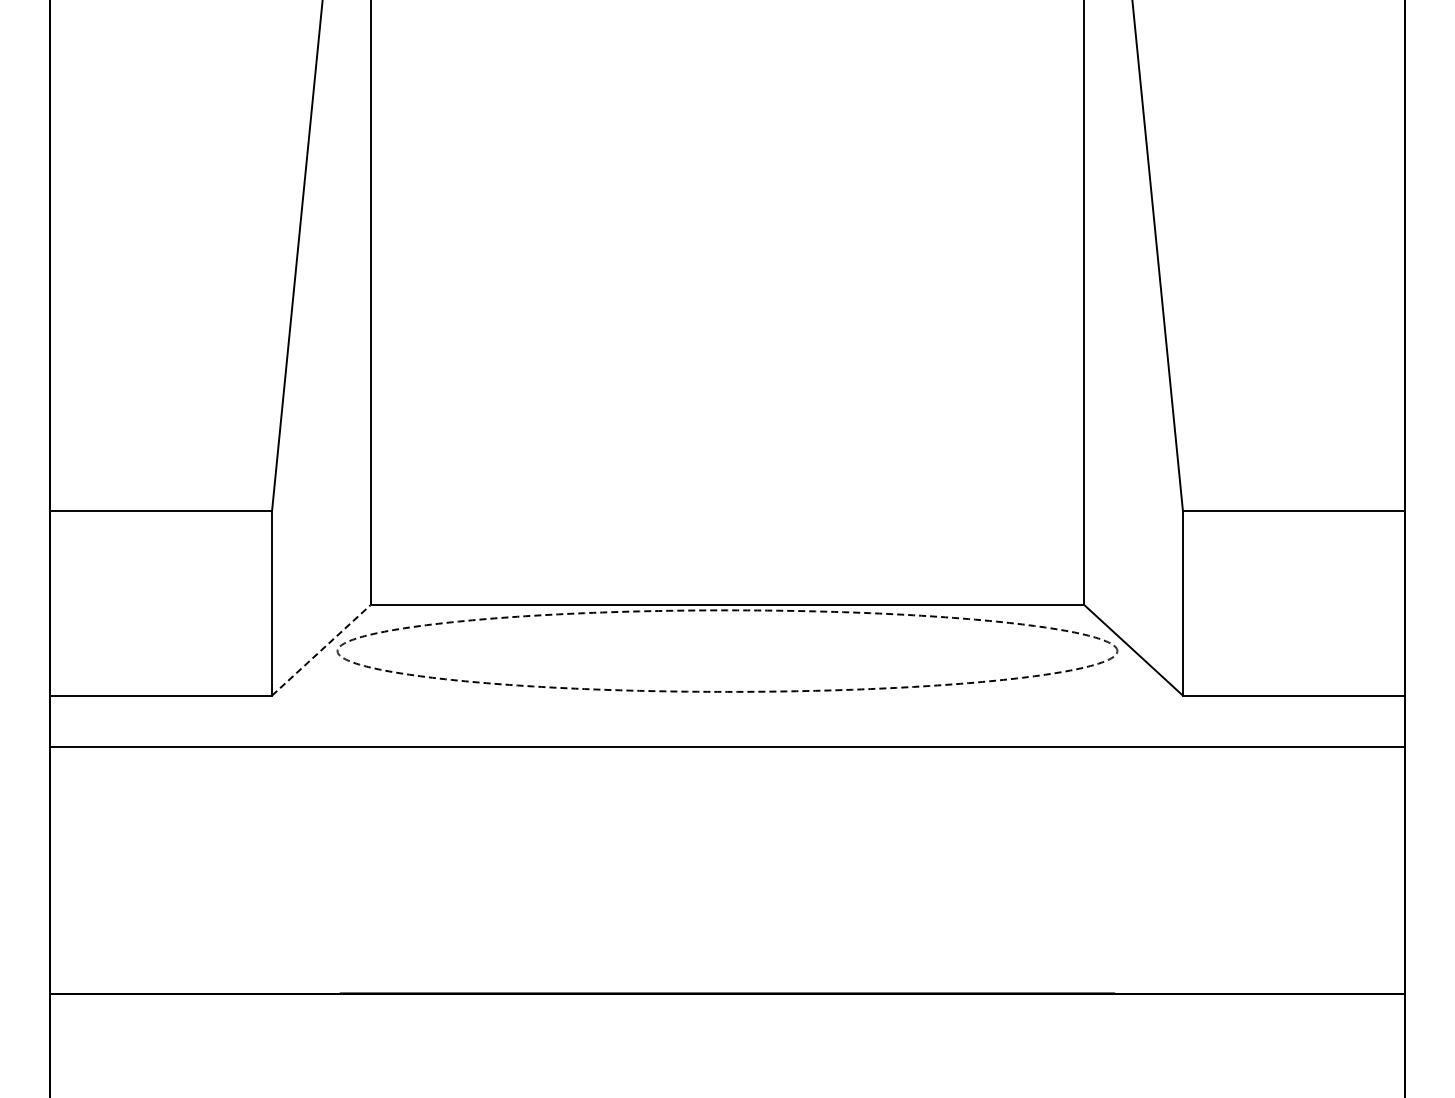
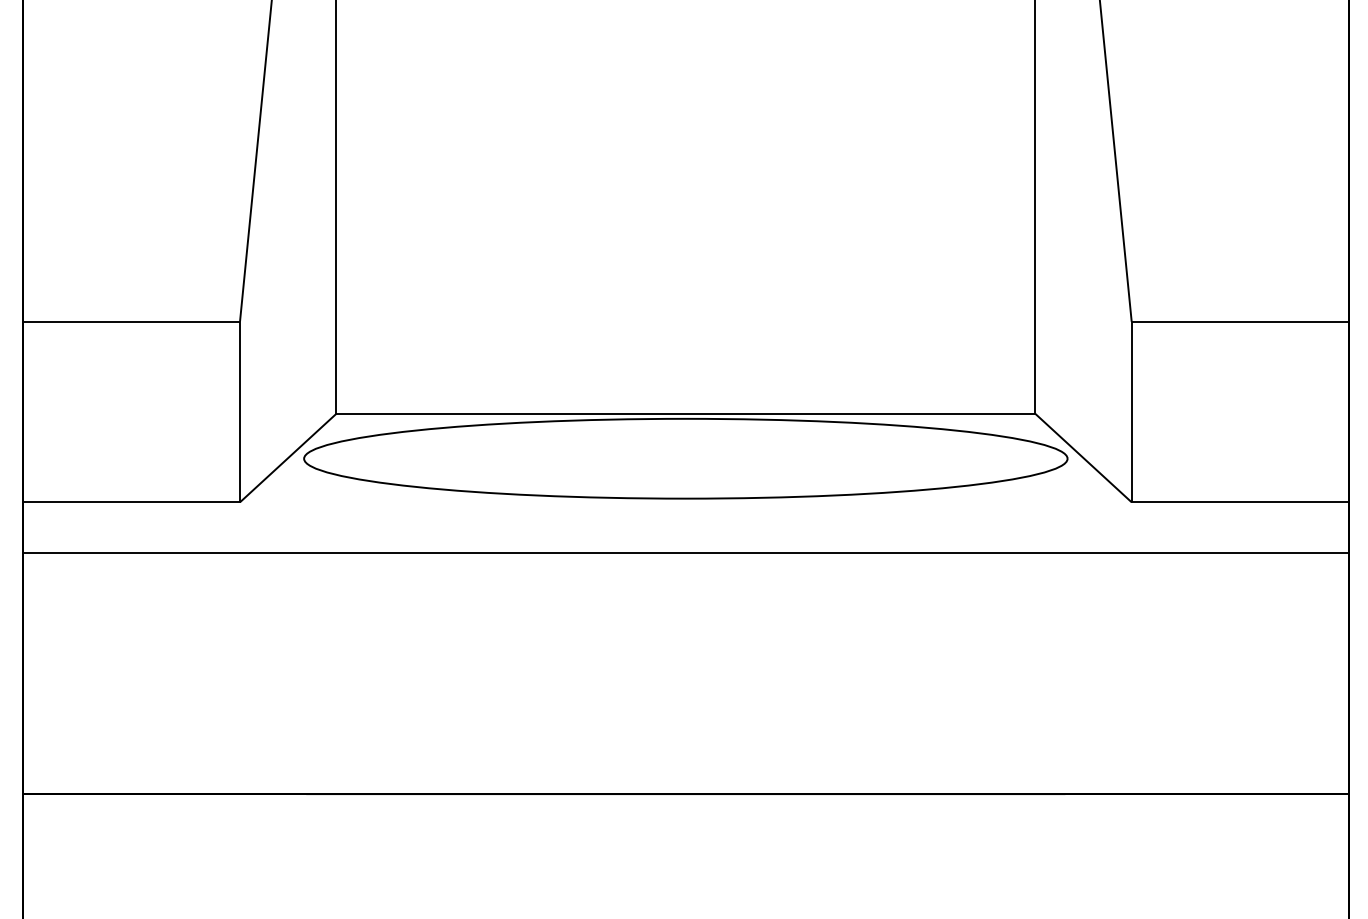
line: (321, 650) -> (288, 458), dashed -> solid
circle: (727, 650) -> (685, 458), dashed -> solid

